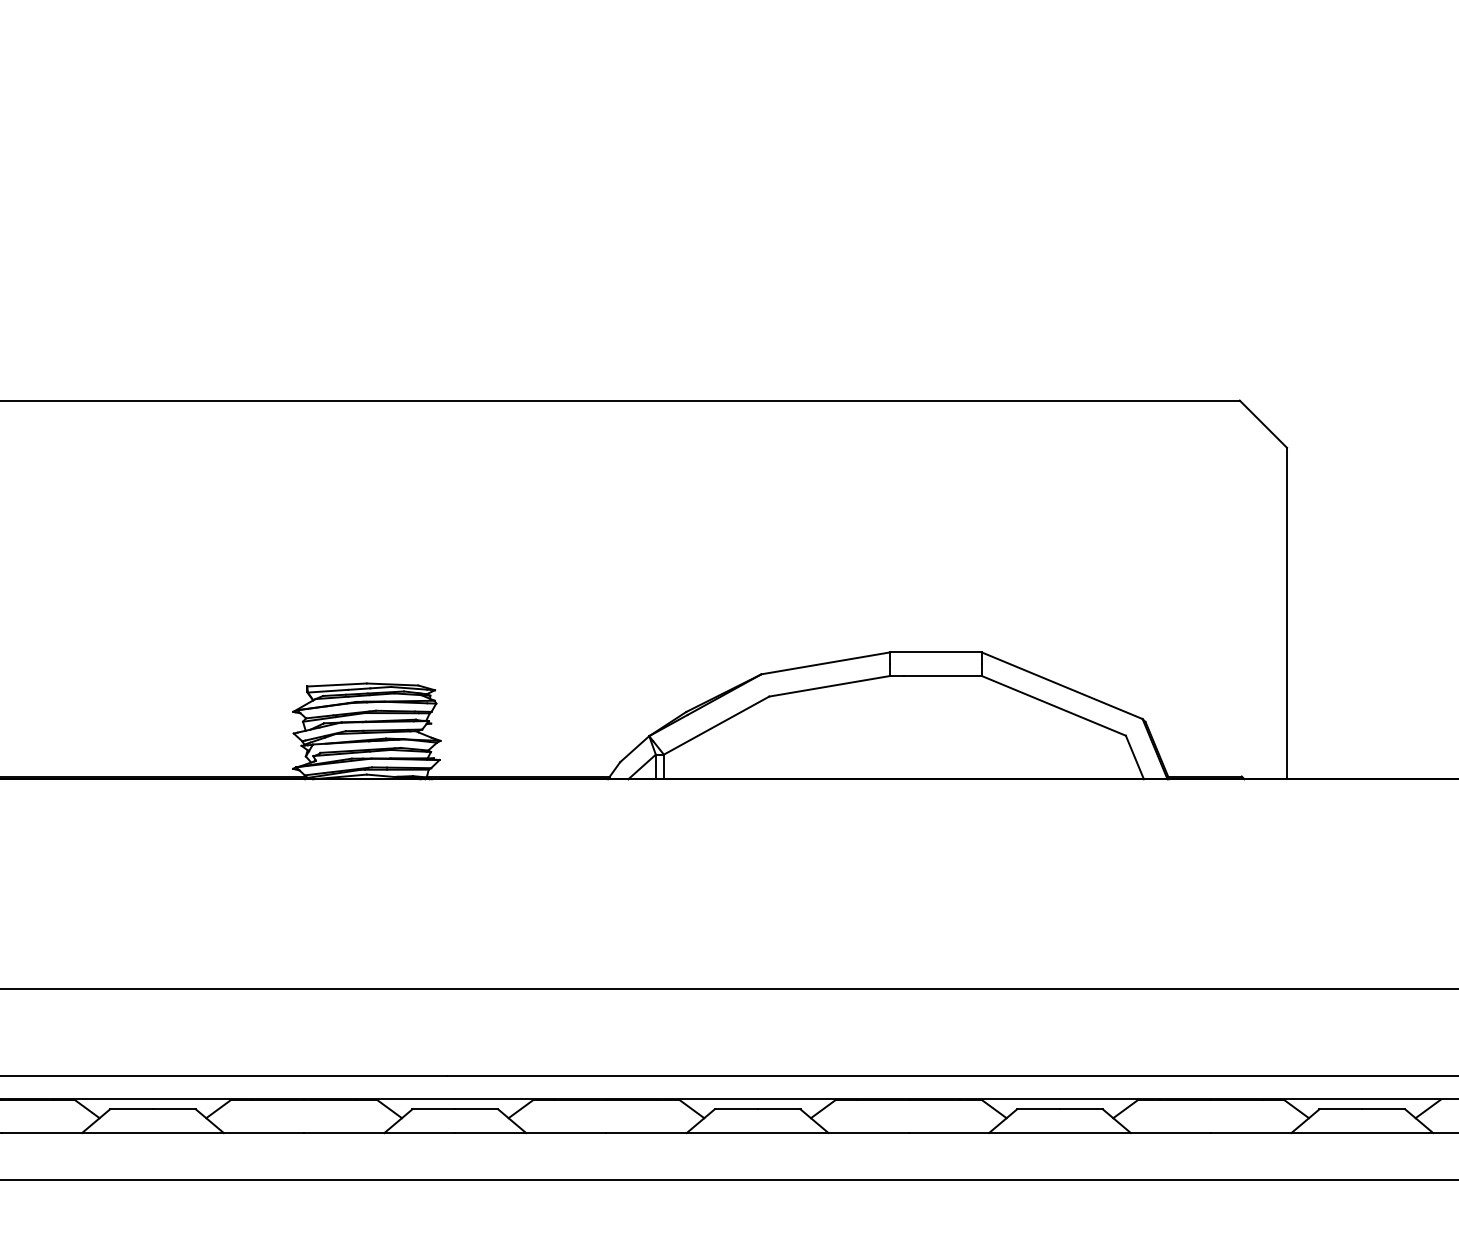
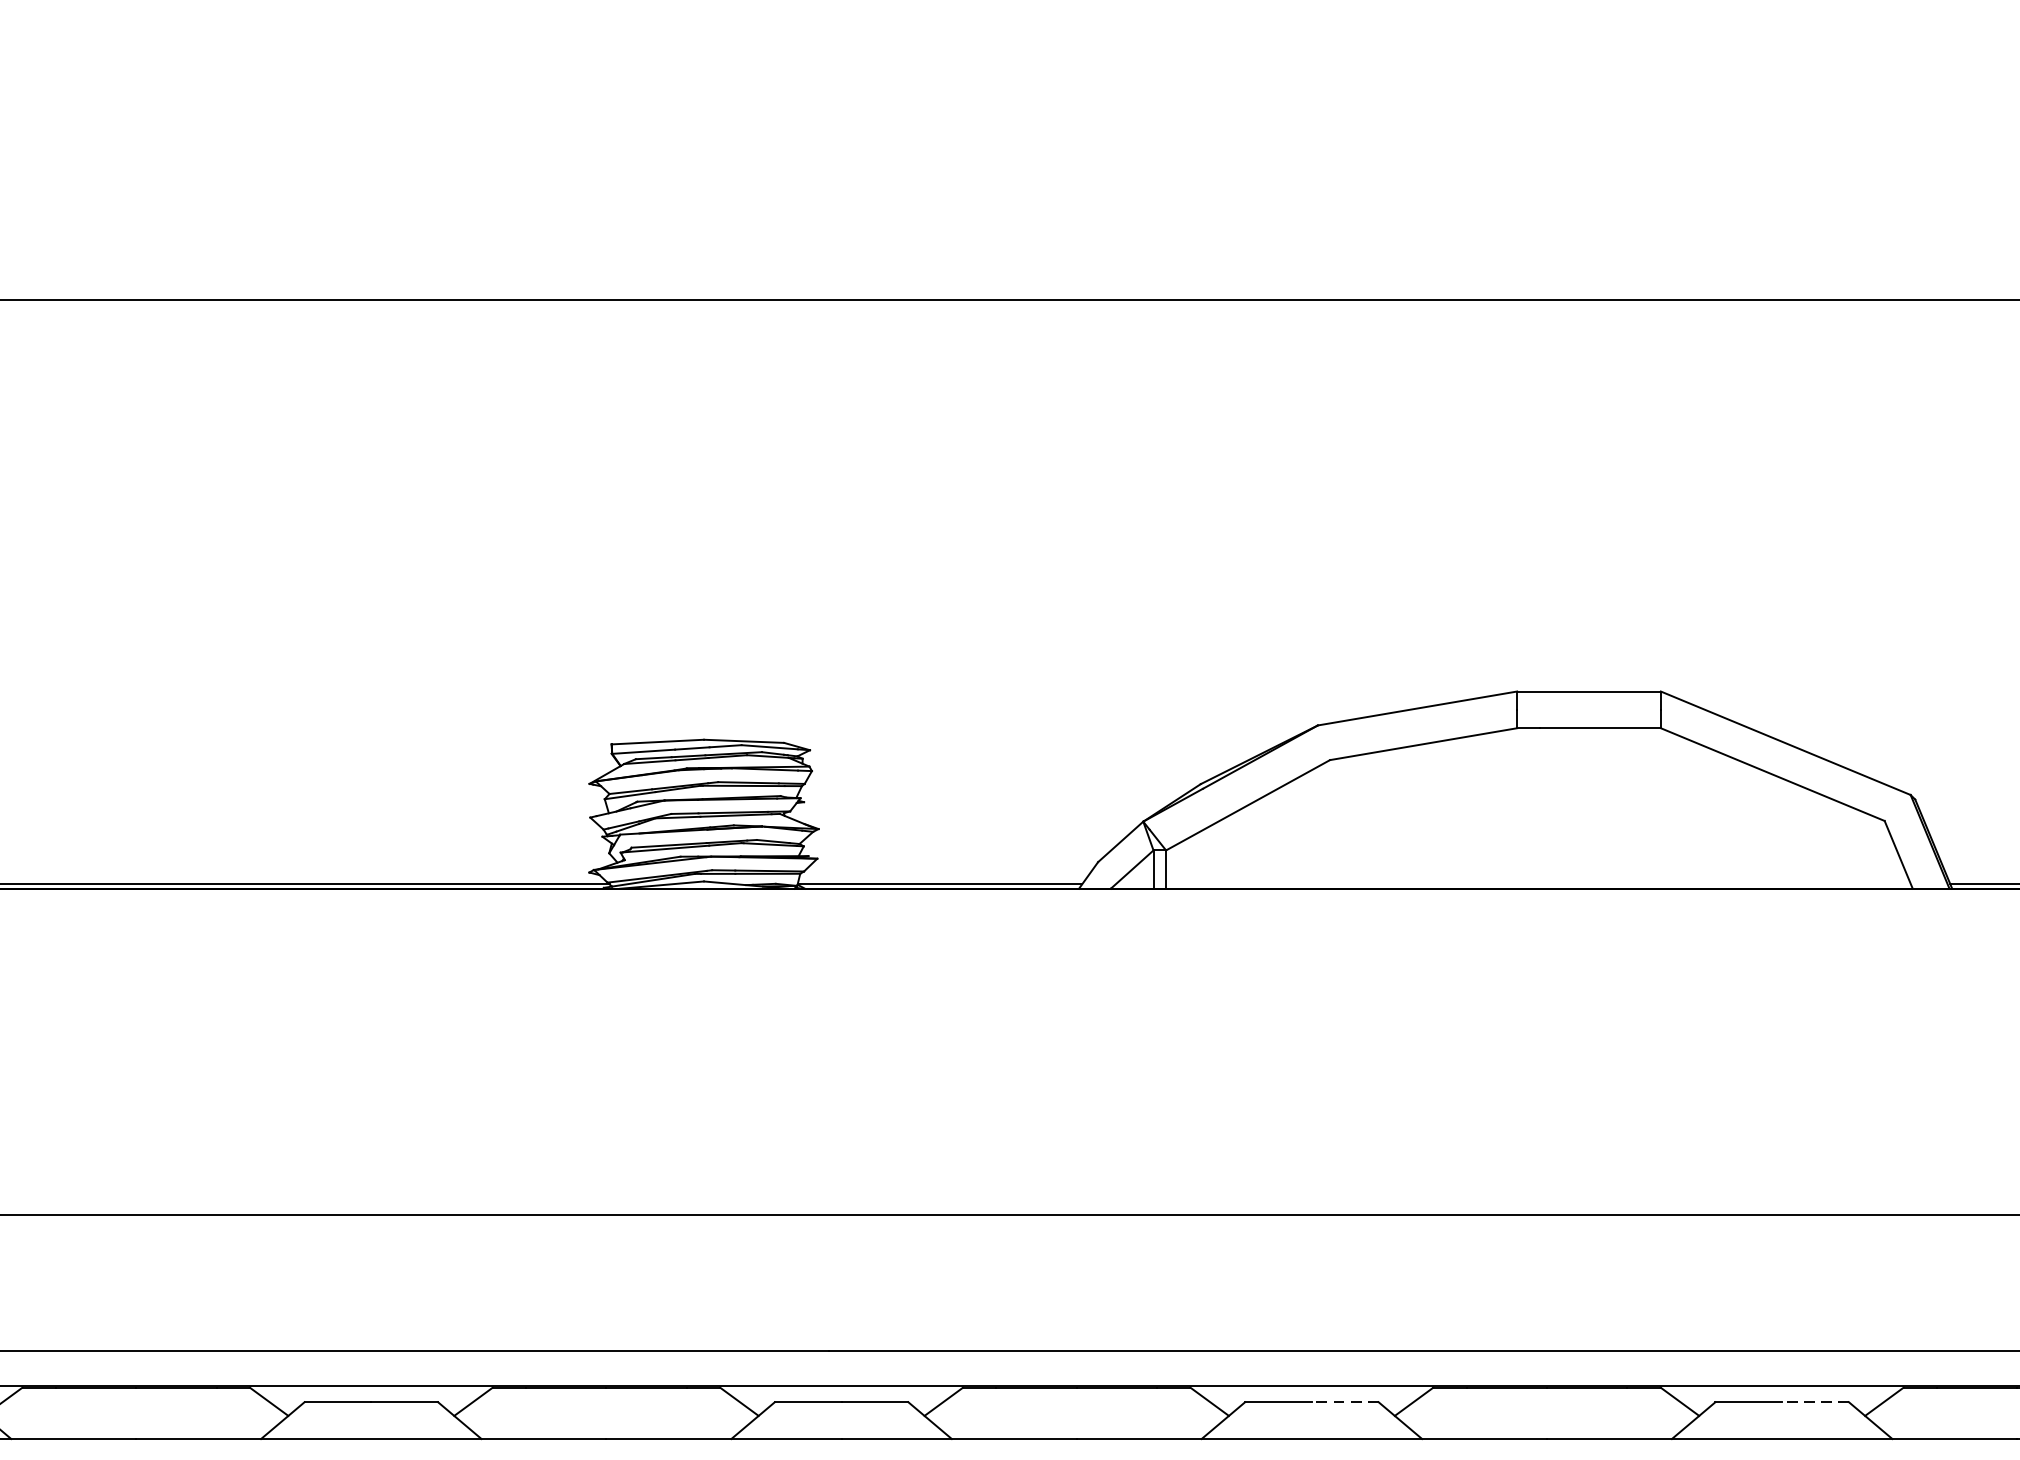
line: (778, 1109) -> (1344, 1402), solid -> dashed
line: (1080, 1109) -> (1814, 1402), solid -> dashed

